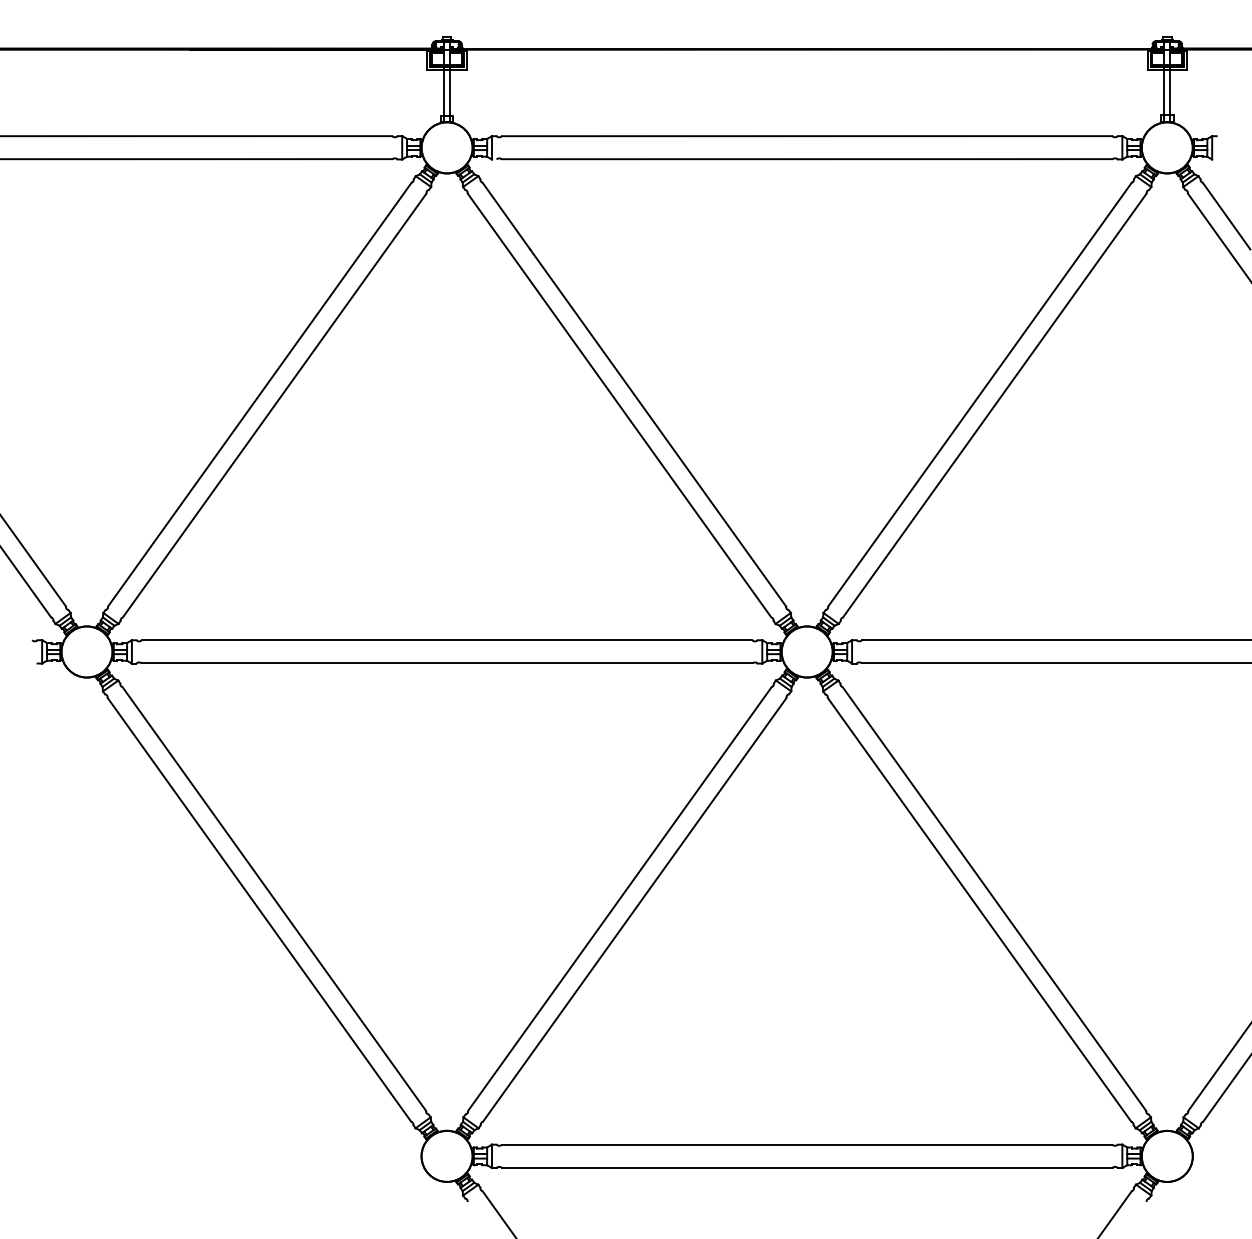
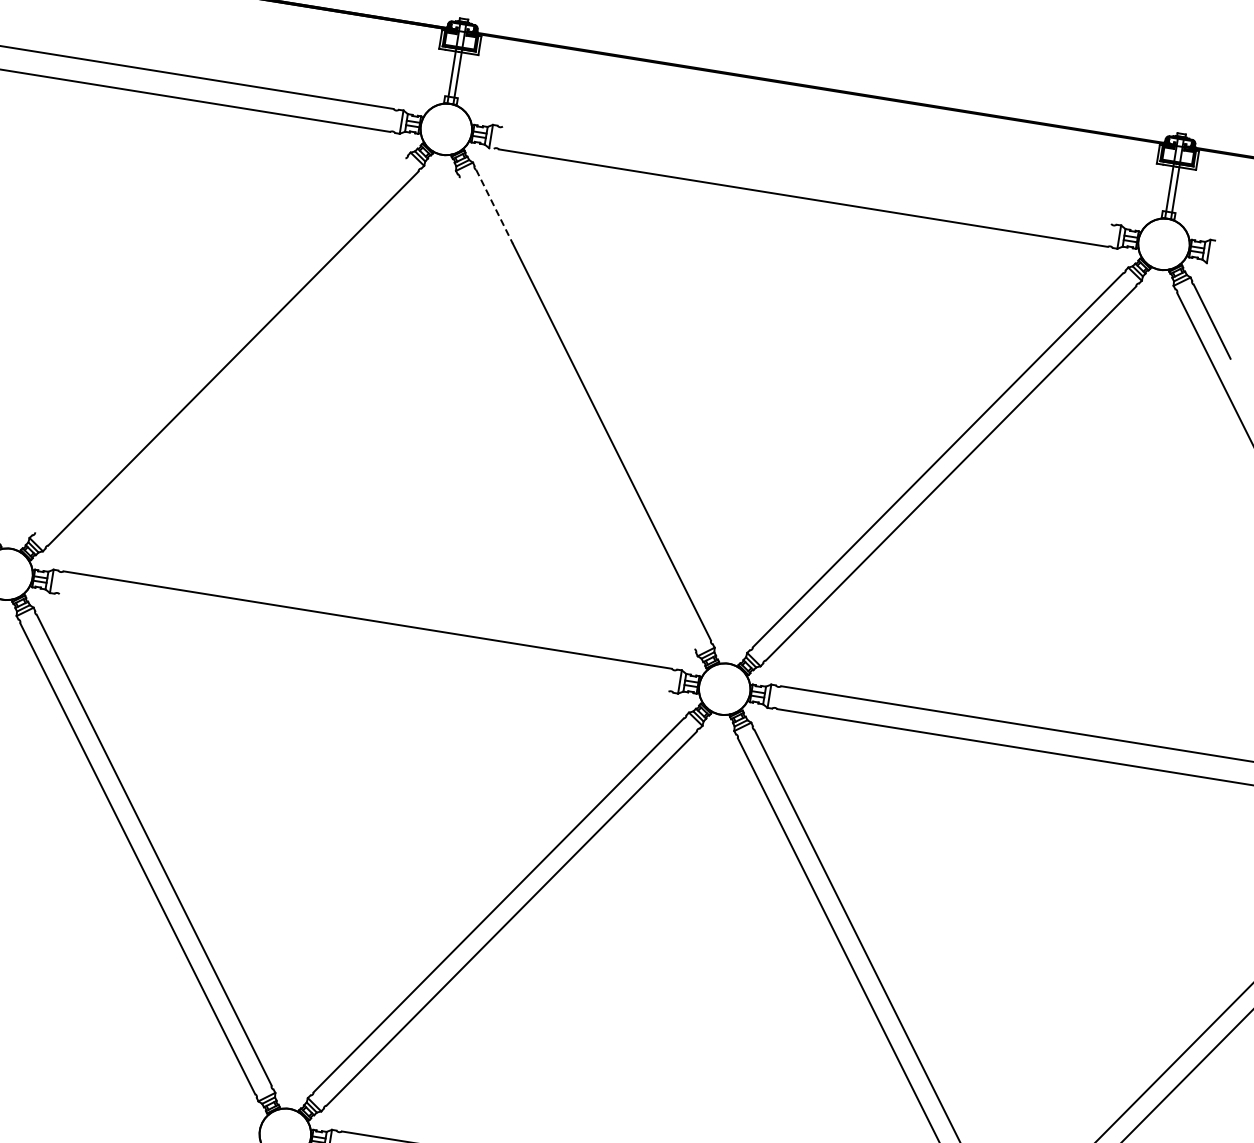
line: (806, 136) -> (806, 175), removed
line: (506, 216) -> (494, 207), solid -> dashed
line: (259, 394) -> (220, 345), removed
line: (619, 405) -> (577, 413), removed
line: (446, 663) -> (363, 643), removed

